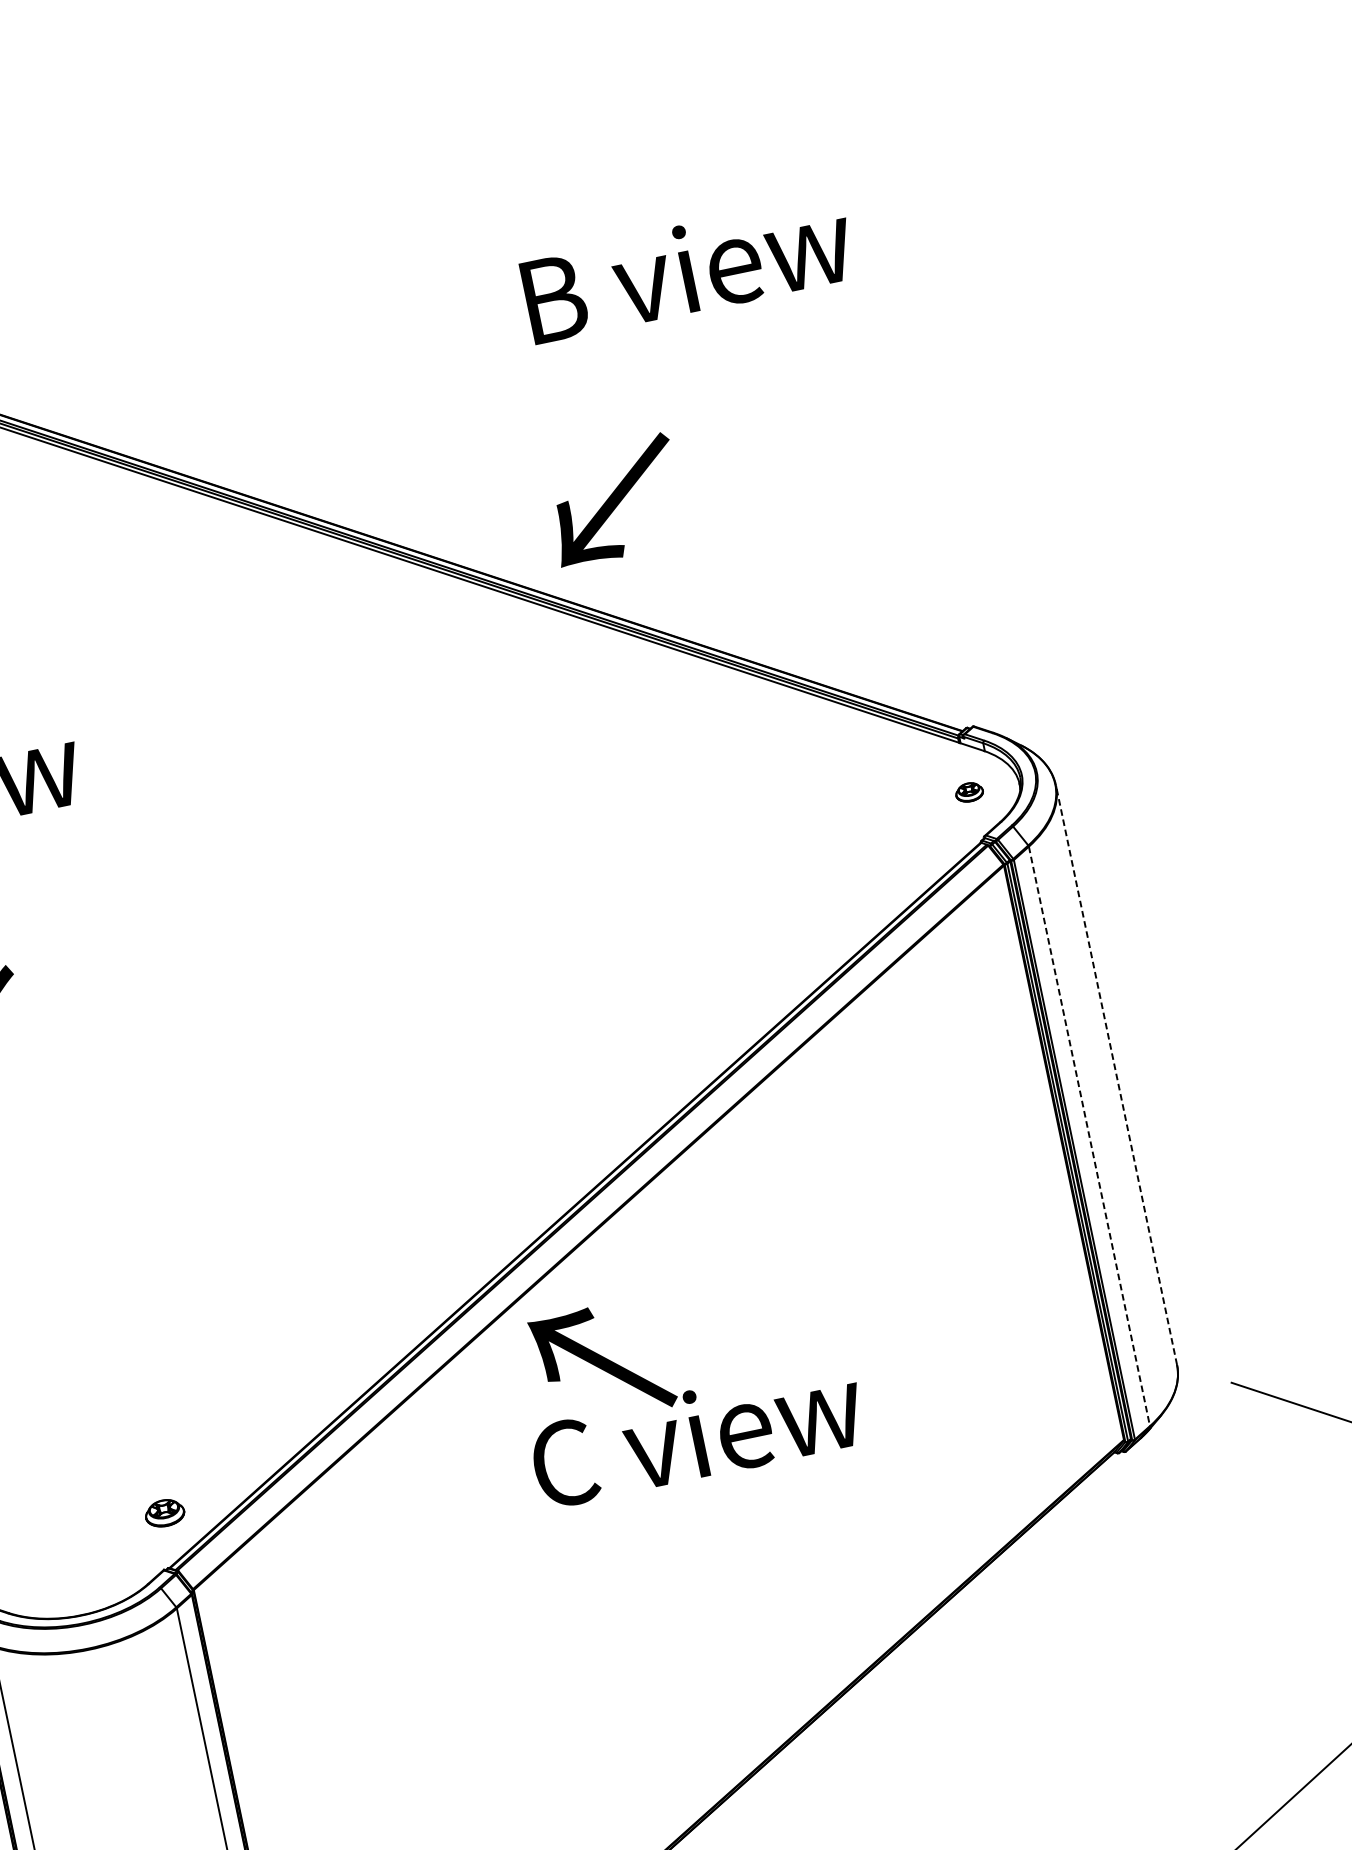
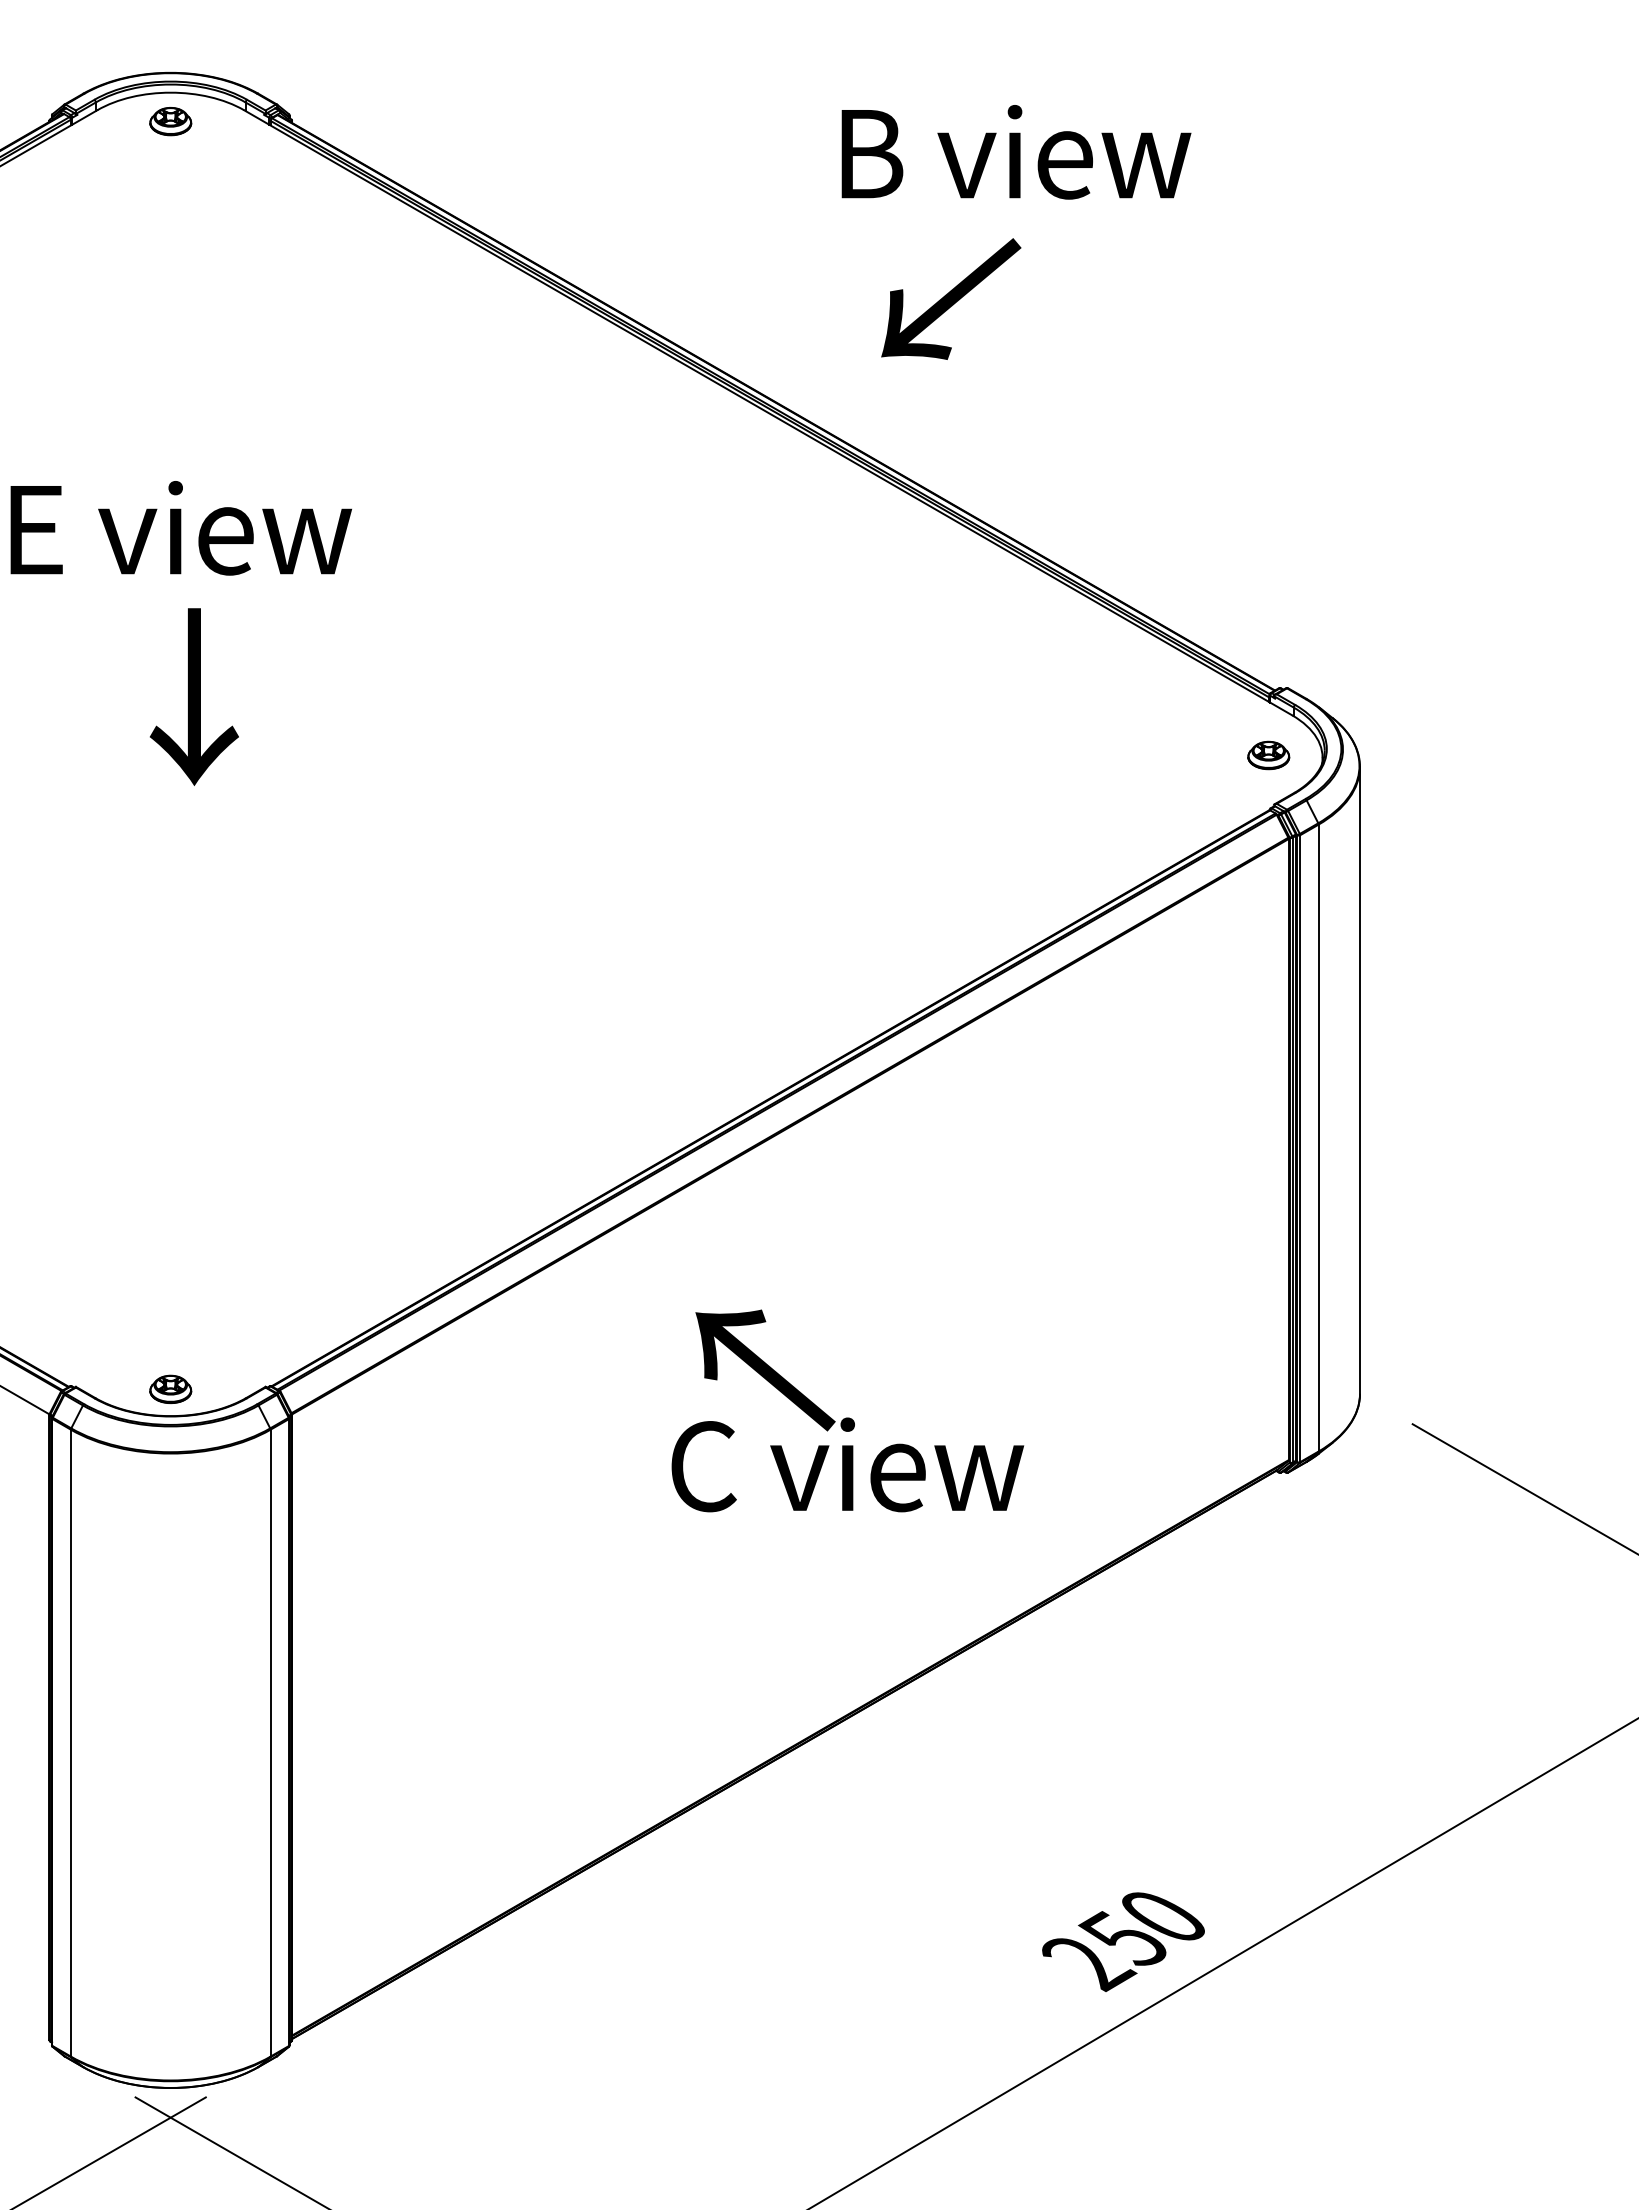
text: (688, 269) -> (1016, 152), moved
text: (614, 499) -> (951, 298), moved
part: (969, 792) -> (1268, 755), size x1.43
line: (1116, 1074) -> (1360, 1079), dashed -> solid
line: (1089, 1136) -> (1318, 1138), dashed -> solid
text: (686, 1384) -> (847, 1410), moved
part: (164, 1512) -> (170, 1388), moved

